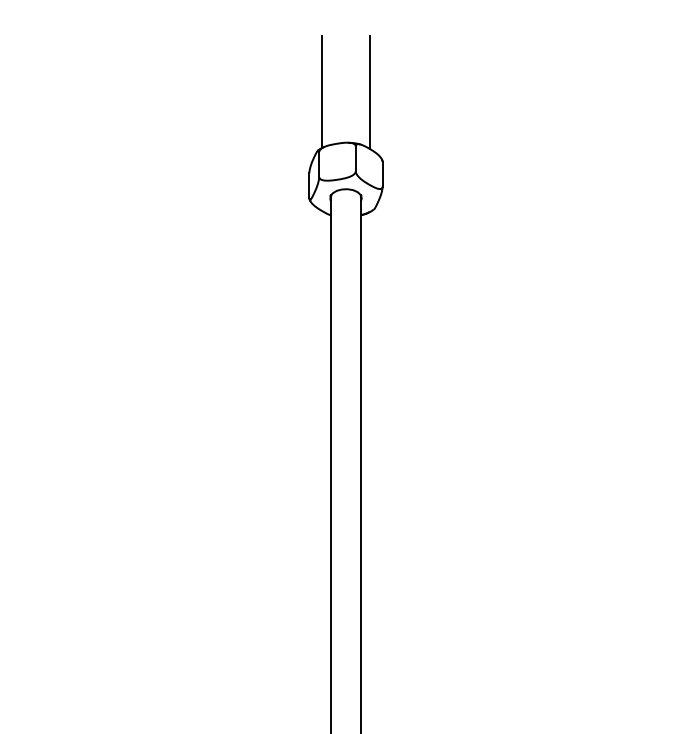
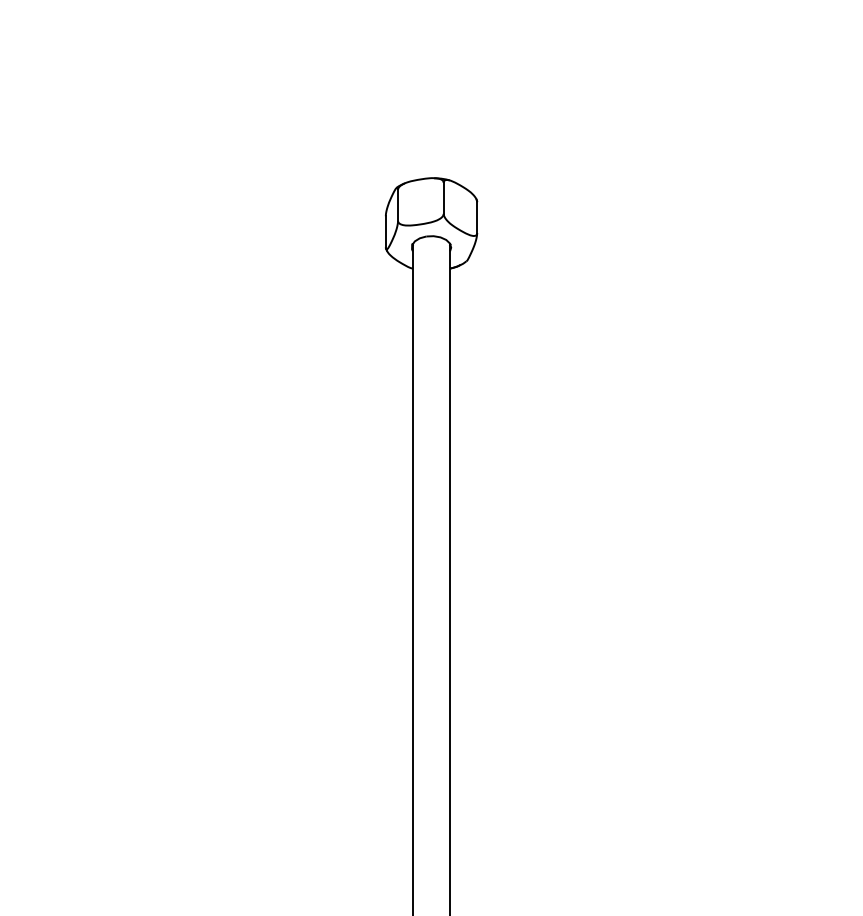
line: (322, 91) -> (402, 114), removed
line: (369, 92) -> (460, 115), removed

